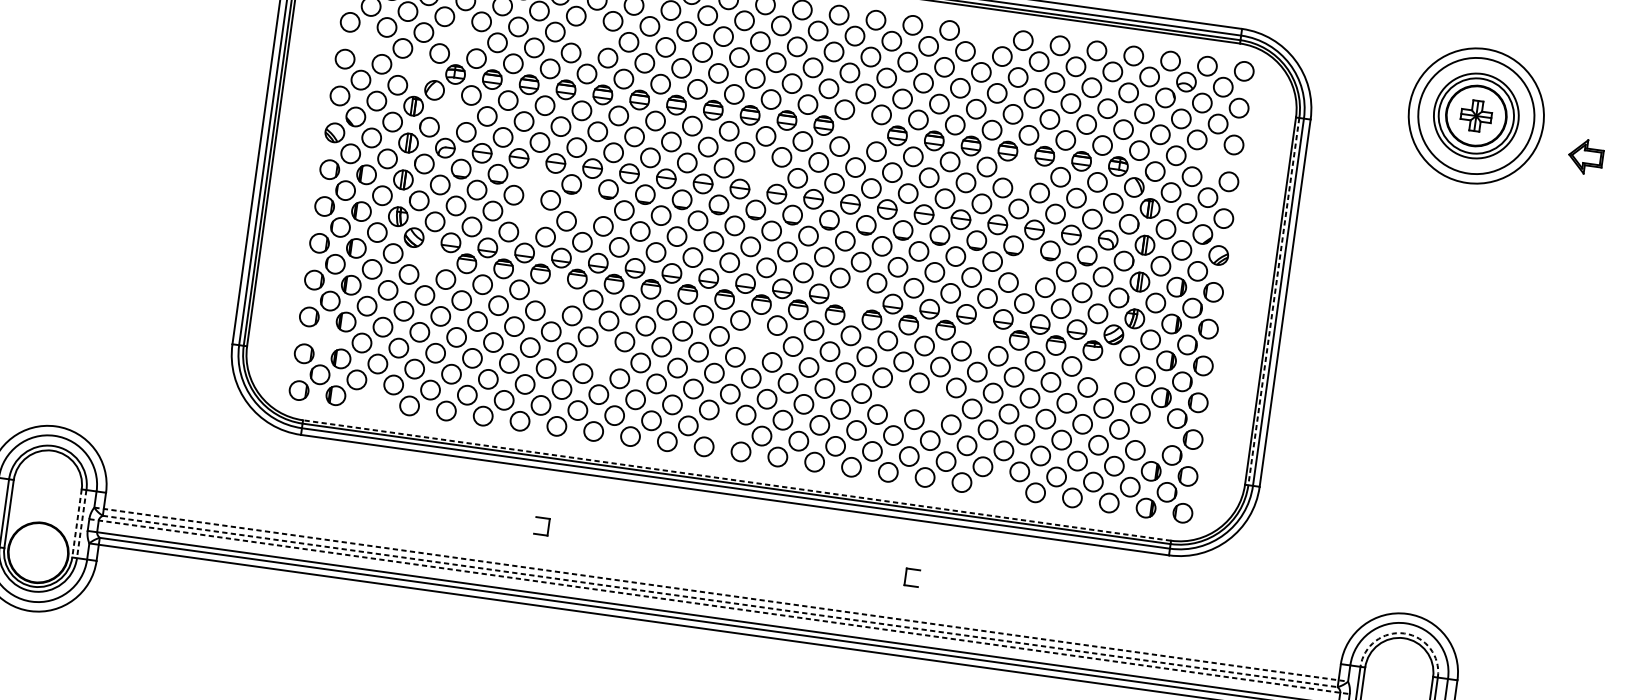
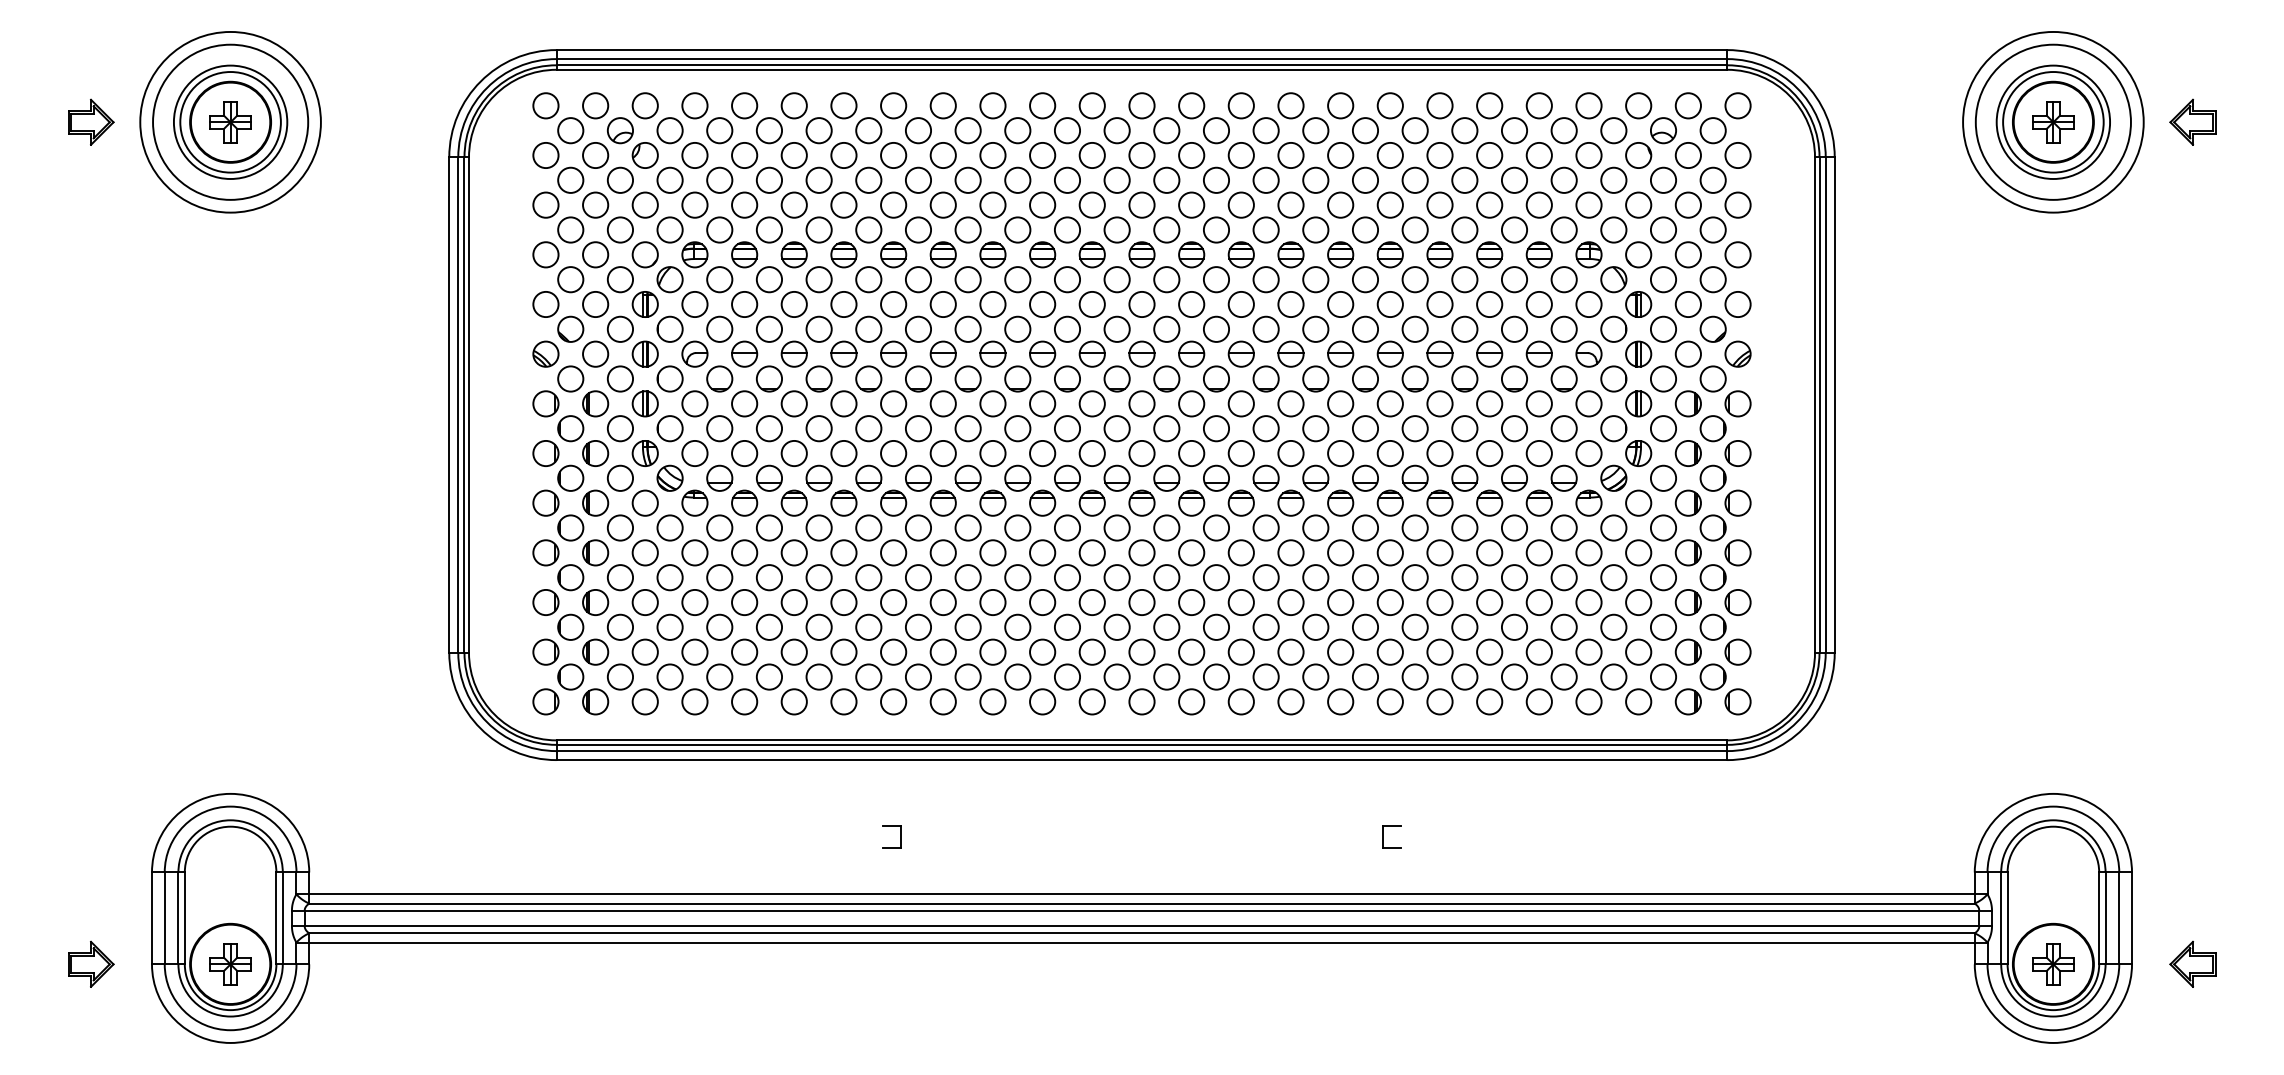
circle: (985, 35) -> (1389, 105), added
circle: (591, 36) -> (868, 179), added
circle: (460, 37) -> (694, 204), added
circle: (365, 42) -> (570, 229), added
circle: (418, 69) -> (644, 254), added
circle: (450, 111) -> (694, 304), added
part: (860, 130) -> (1240, 254), added
part: (1585, 156) -> (2192, 121), moved
circle: (1212, 160) -> (1712, 229), added
circle: (1023, 171) -> (1464, 279), added
circle: (760, 172) -> (1116, 328), added
circle: (534, 178) -> (818, 378), added
circle: (587, 205) -> (893, 403), added
circle: (529, 215) -> (818, 428), added
part: (429, 258) -> (694, 502), added
circle: (1029, 266) -> (1489, 403), added
circle: (556, 294) -> (868, 527), added
part: (855, 298) -> (1265, 477), added
line: (1273, 301) -> (1819, 405), dashed -> solid
part: (982, 334) -> (1439, 502), added
circle: (325, 337) -> (570, 626), added
circle: (756, 341) -> (1141, 552), added
circle: (603, 357) -> (942, 602), added
circle: (1108, 371) -> (1613, 527), added
circle: (898, 398) -> (1340, 602), added
circle: (372, 400) -> (644, 701), added
circle: (934, 403) -> (1389, 602), added
circle: (724, 430) -> (1116, 676), added
part: (1155, 434) -> (1687, 602), added
line: (736, 480) -> (1141, 740), dashed -> solid
circle: (998, 487) -> (1489, 701), added
line: (77, 523) -> (276, 918), dashed -> solid
line: (81, 524) -> (282, 918), dashed -> solid
part: (38, 552) -> (230, 964), added
line: (720, 594) -> (1141, 894), dashed -> solid
line: (719, 601) -> (1141, 903), dashed -> solid
line: (719, 606) -> (1142, 910), dashed -> solid
arc: (1404, 633) -> (2053, 820), dashed -> solid

